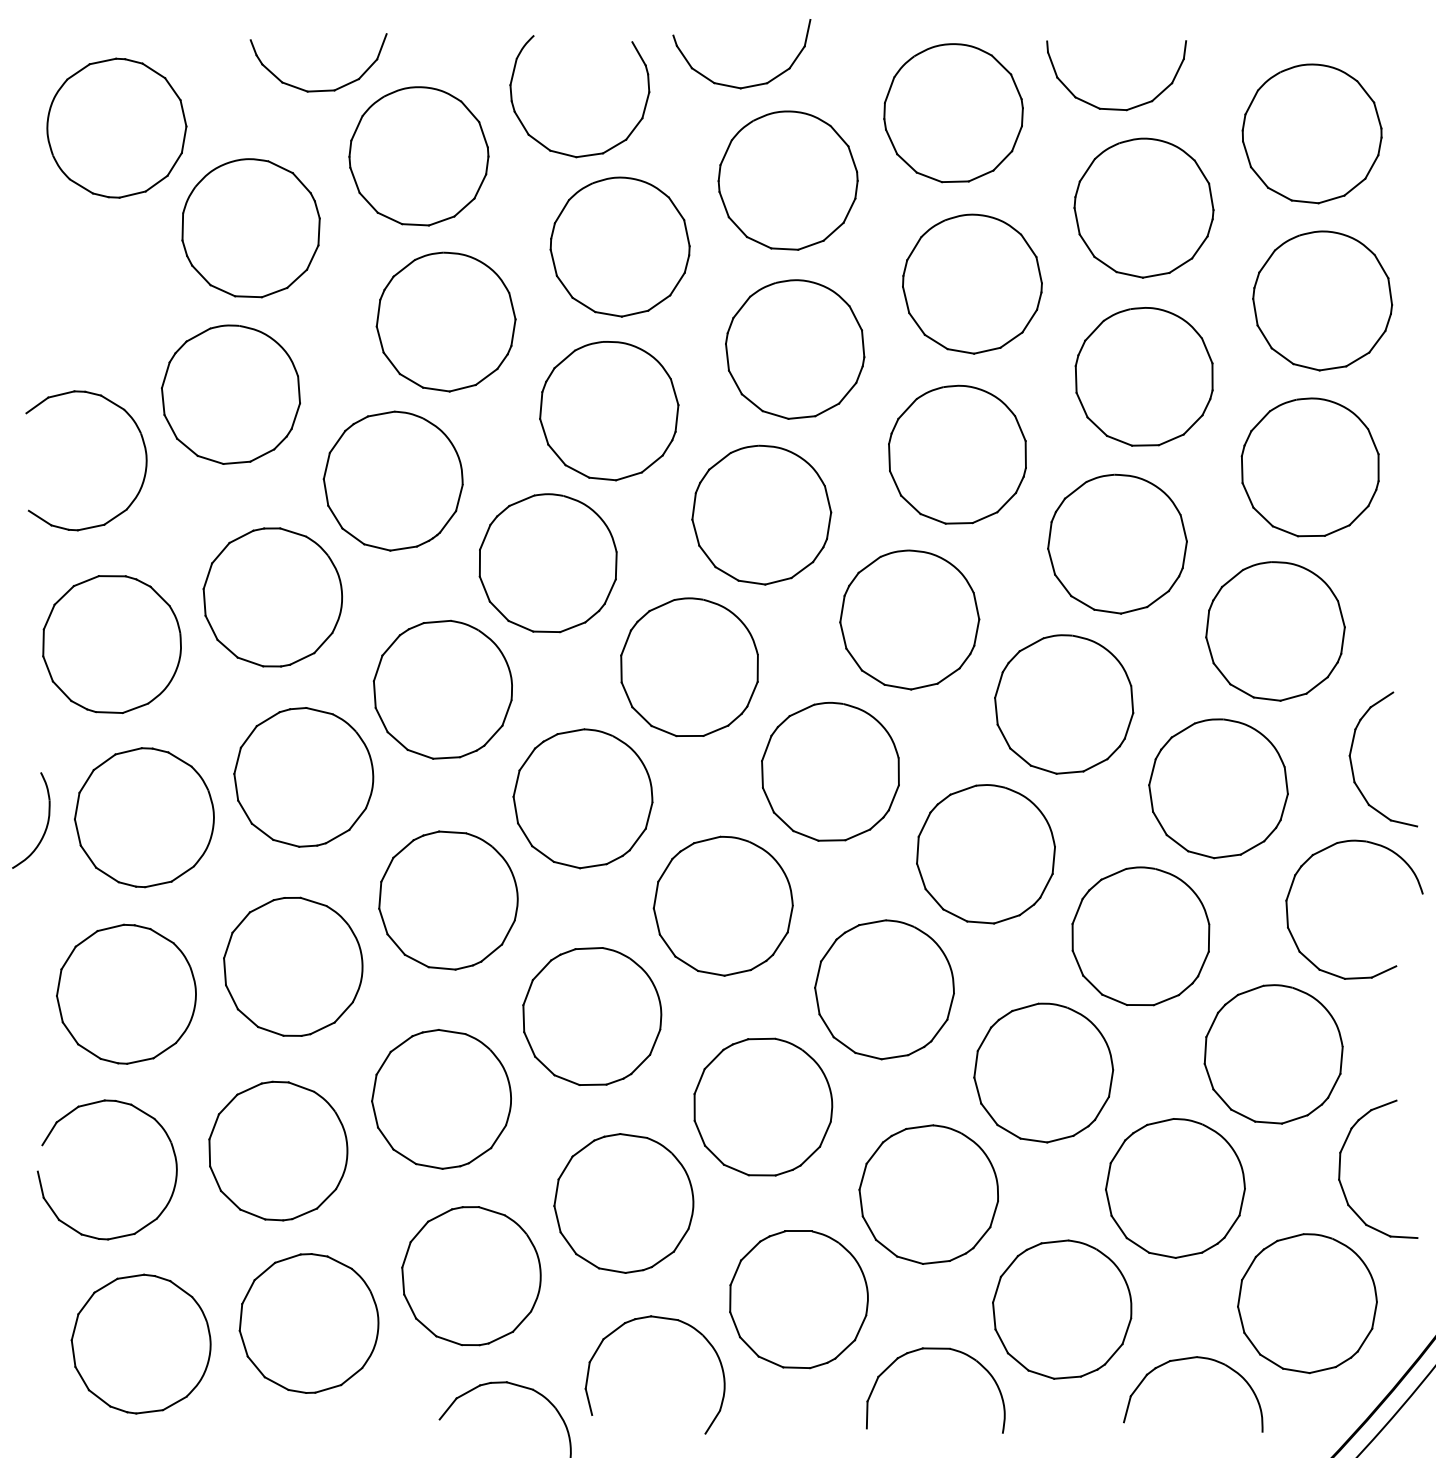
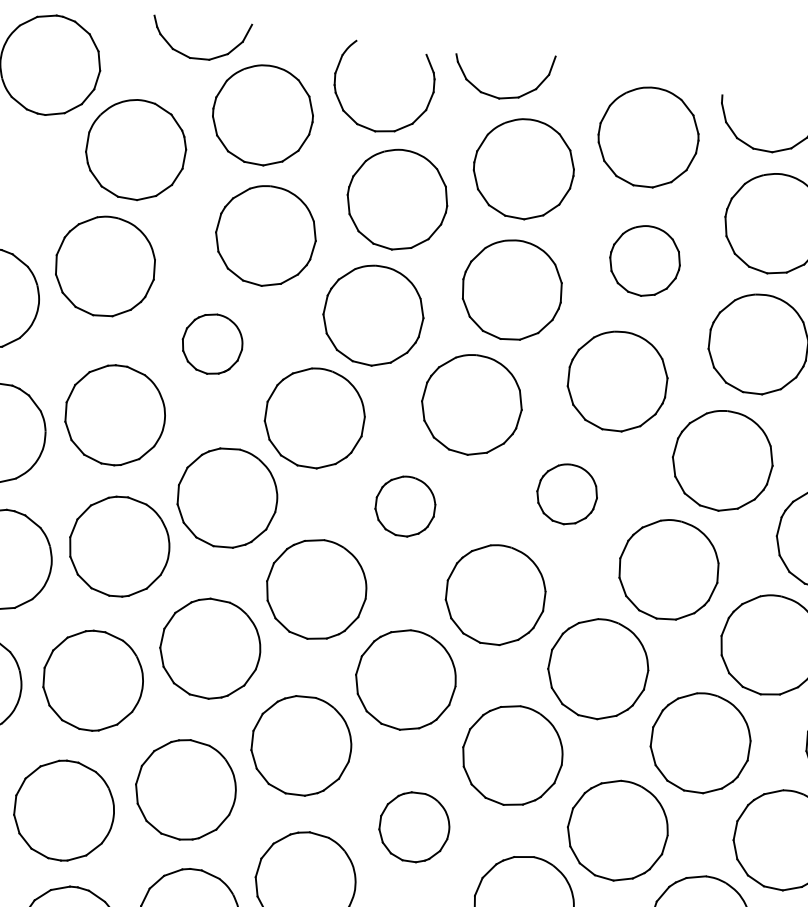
part: (972, 283) -> (645, 260), size x0.7
part: (392, 480) -> (212, 343), size x0.6
part: (909, 619) -> (567, 494), size x0.6
part: (689, 667) -> (405, 506), size x0.6
part: (763, 1106) -> (414, 826), size x0.7

